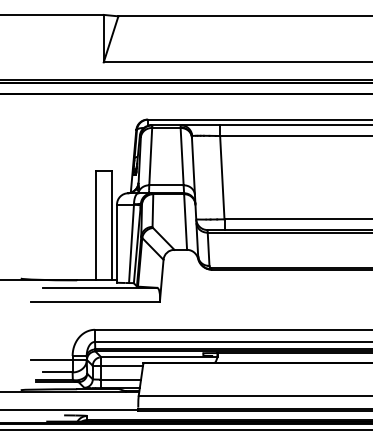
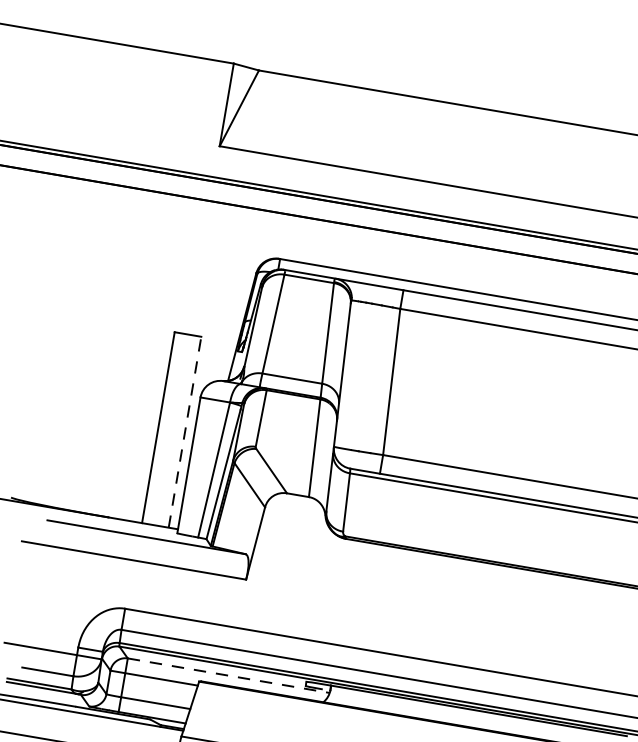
line: (111, 225) -> (184, 432), solid -> dashed
line: (159, 357) -> (228, 676), solid -> dashed

